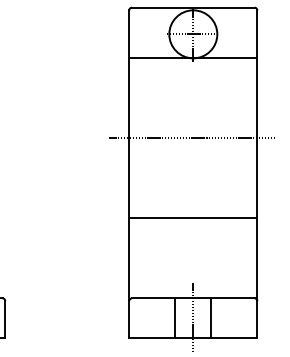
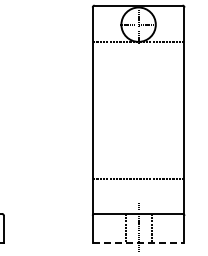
line: (193, 138) -> (138, 99), removed
line: (193, 218) -> (138, 178), moved
line: (193, 338) -> (138, 242), solid -> dashed

